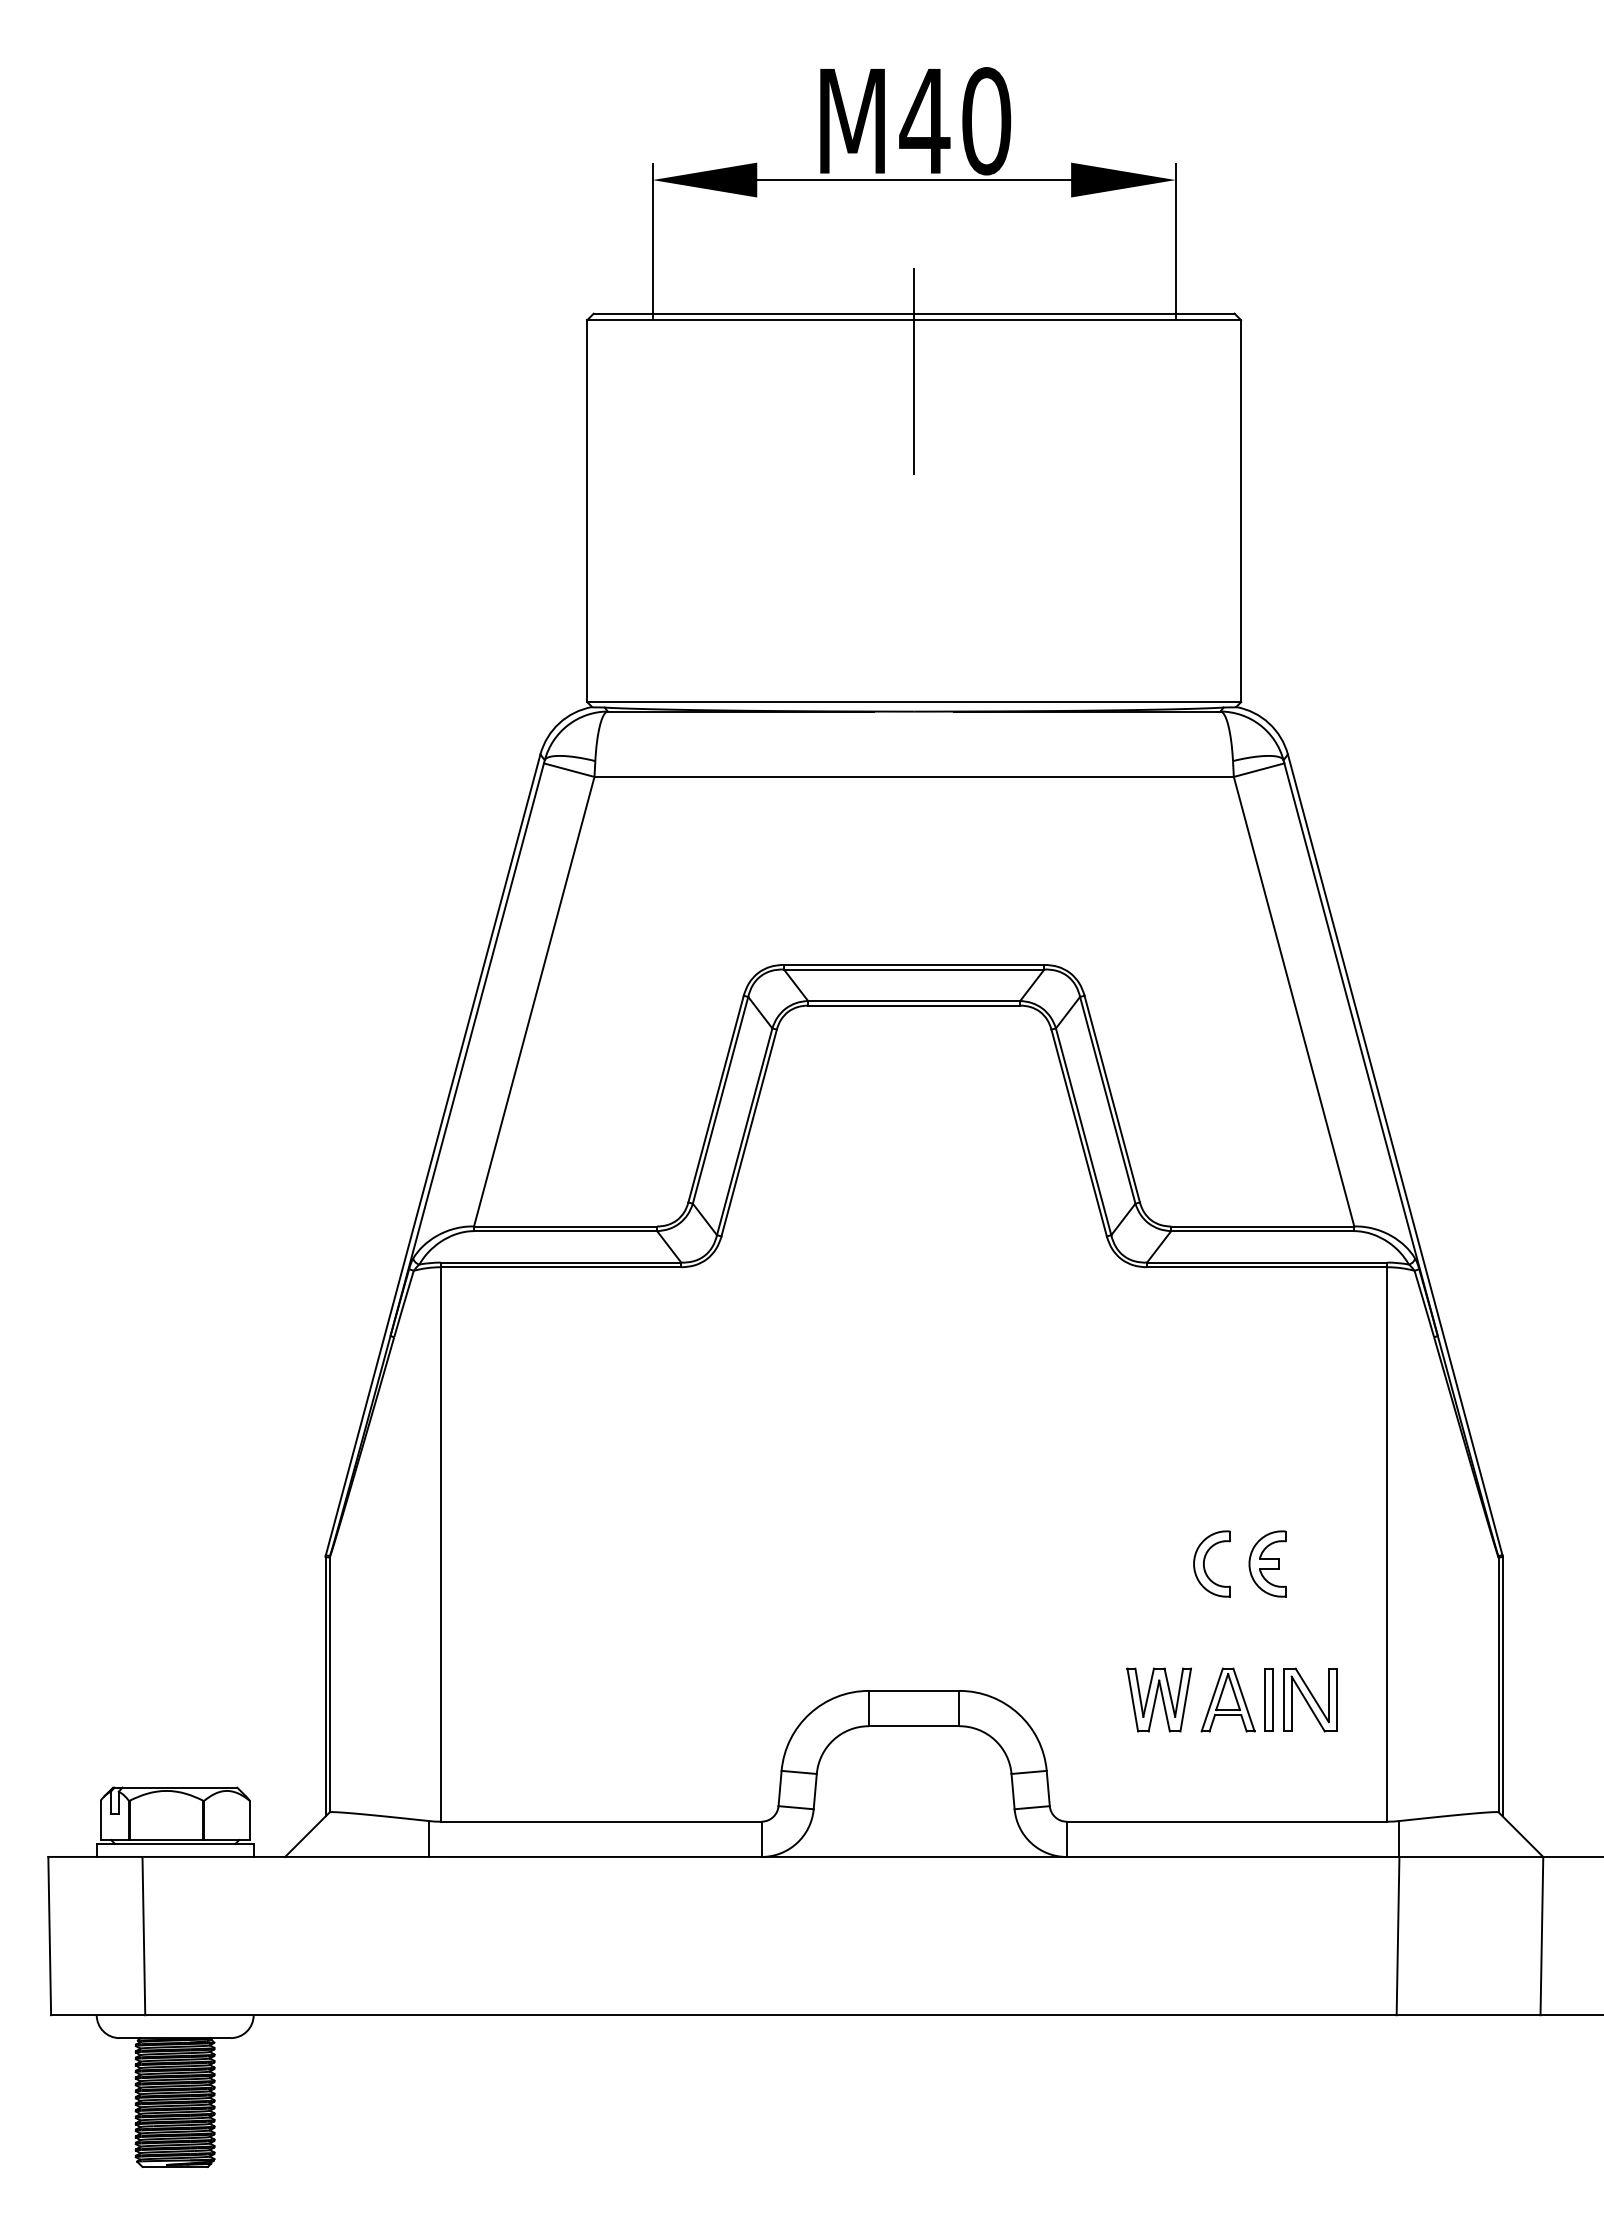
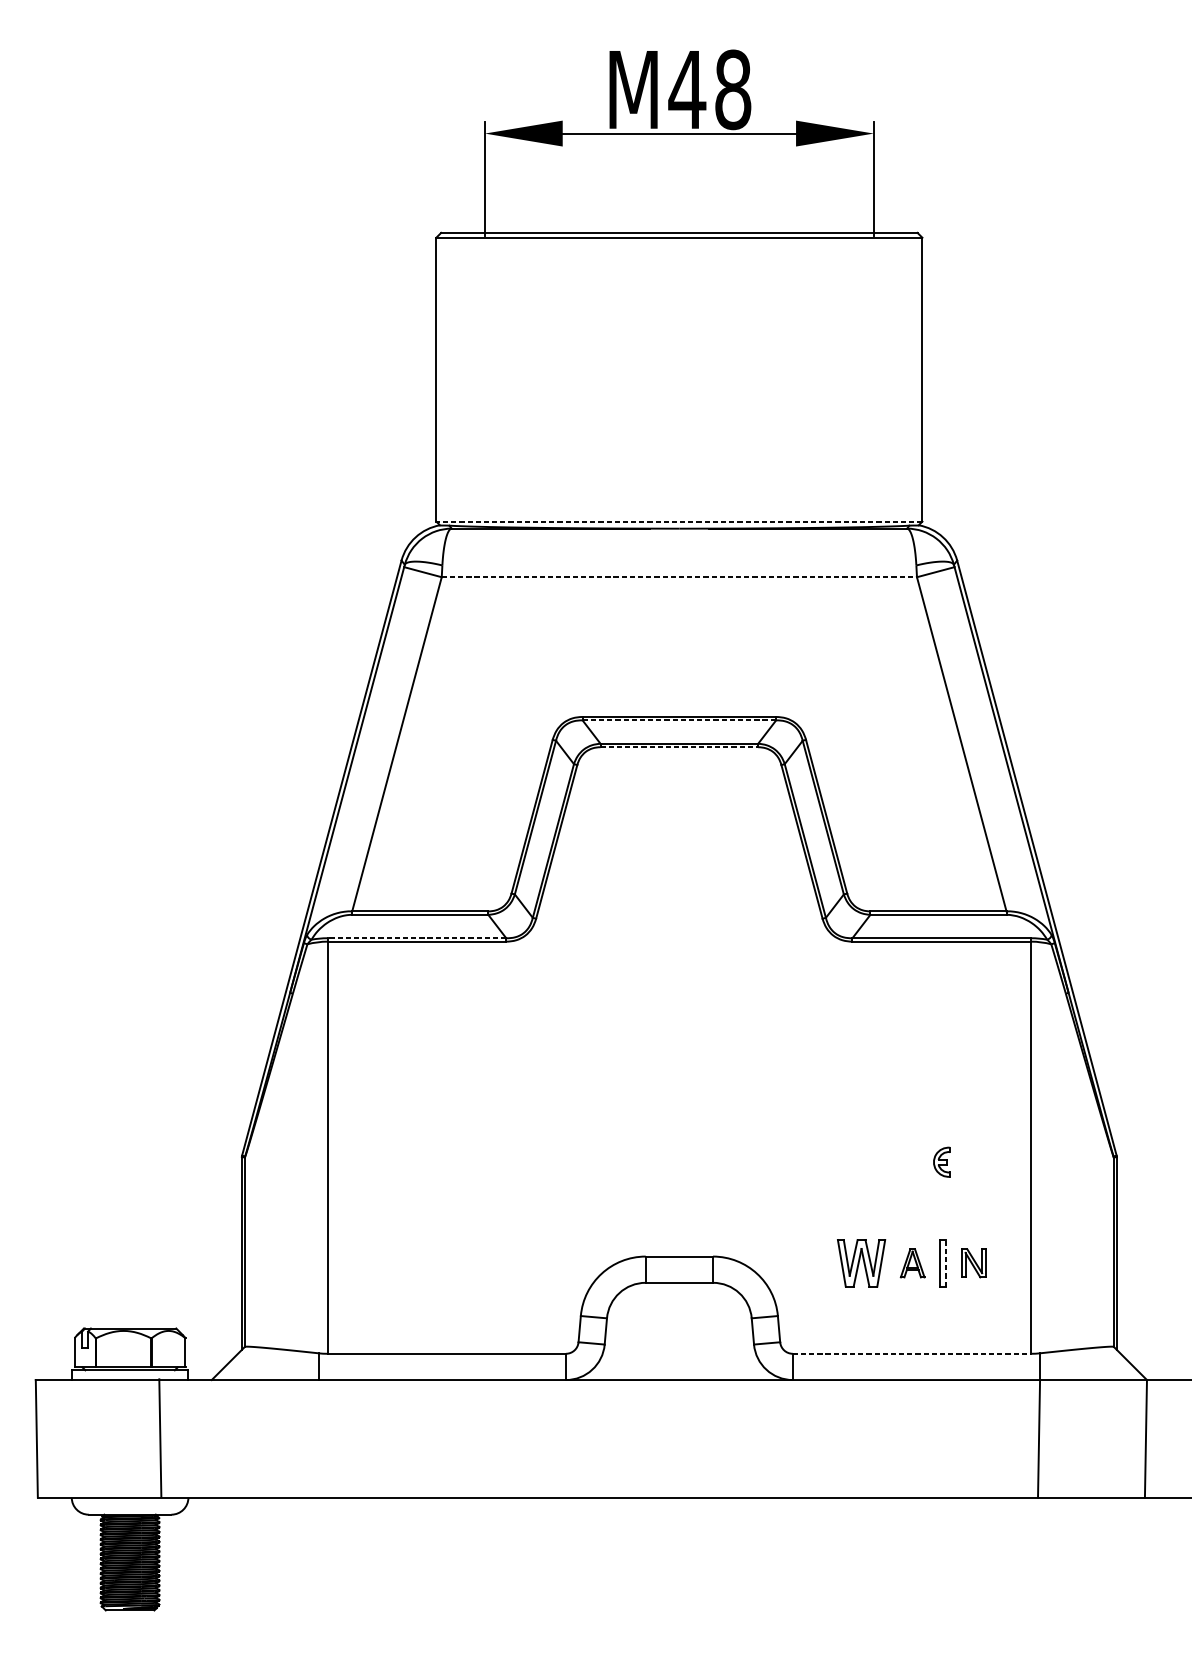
text: (986, 121) -> (733, 90), M40 -> M48
line: (914, 371) -> (679, 275), removed
line: (914, 702) -> (679, 521), solid -> dashed
line: (914, 776) -> (679, 576), solid -> dashed
line: (914, 969) -> (679, 720), solid -> dashed
line: (914, 1005) -> (679, 747), solid -> dashed
line: (560, 1262) -> (416, 938), solid -> dashed
part: (1204, 1563) -> (895, 1161), removed
part: (1267, 1563) -> (942, 1161), size x0.6
part: (1227, 1699) -> (912, 1262), size x0.6
line: (1273, 1699) -> (946, 1262), solid -> dashed
part: (1310, 1699) -> (973, 1262), size x0.6
line: (1227, 1821) -> (912, 1353), solid -> dashed
line: (143, 1936) -> (160, 1438), moved

